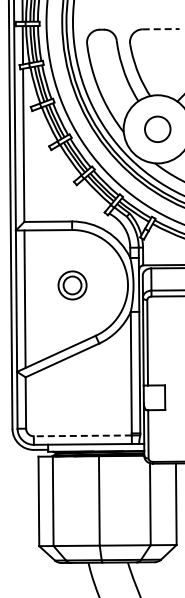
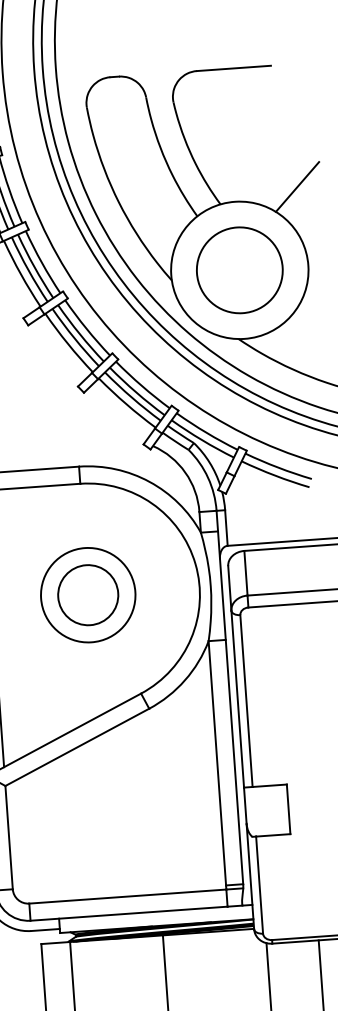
line: (161, 29) -> (234, 68), dashed -> solid
circle: (157, 129) -> (239, 270), size x1.67
part: (72, 285) -> (88, 595), size x1.67
line: (82, 435) -> (127, 895), dashed -> solid

